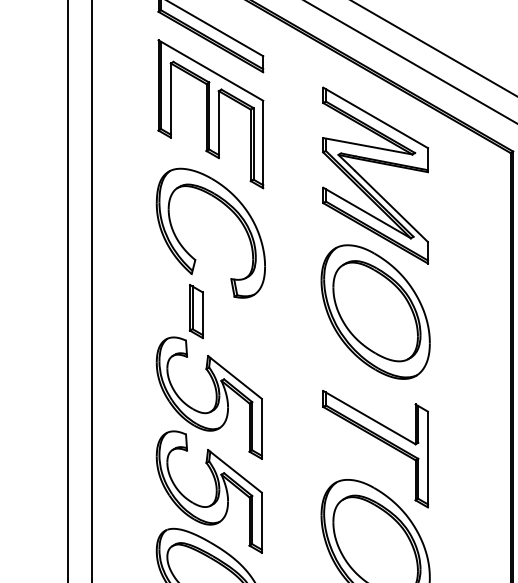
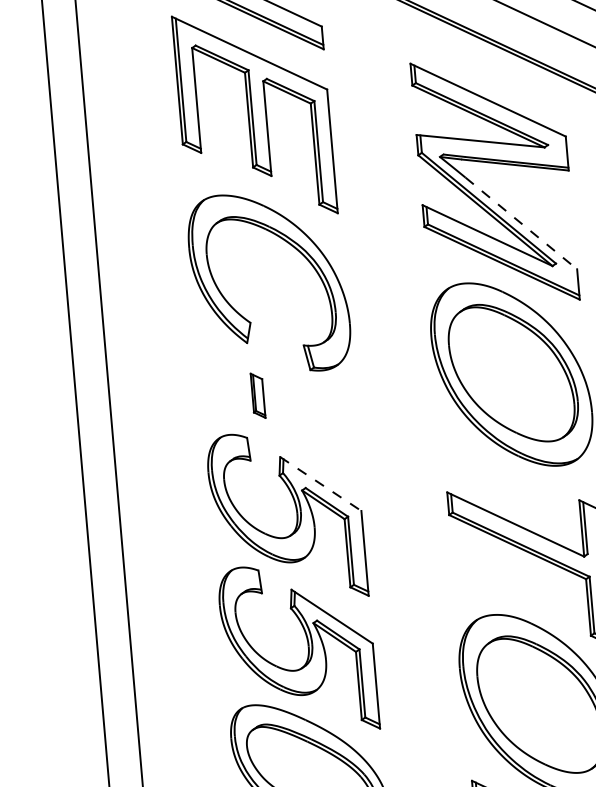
line: (391, 206) -> (521, 223), solid -> dashed
part: (195, 311) -> (256, 395), size x0.6
line: (235, 377) -> (321, 484), solid -> dashed

